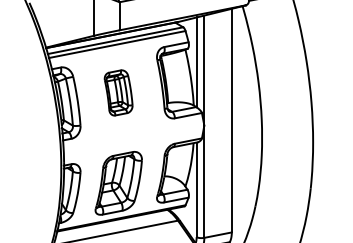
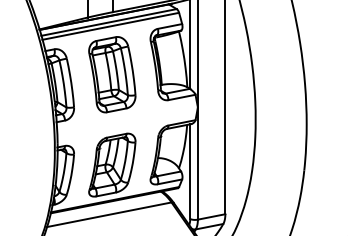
part: (118, 92) -> (112, 74), size x1.67

